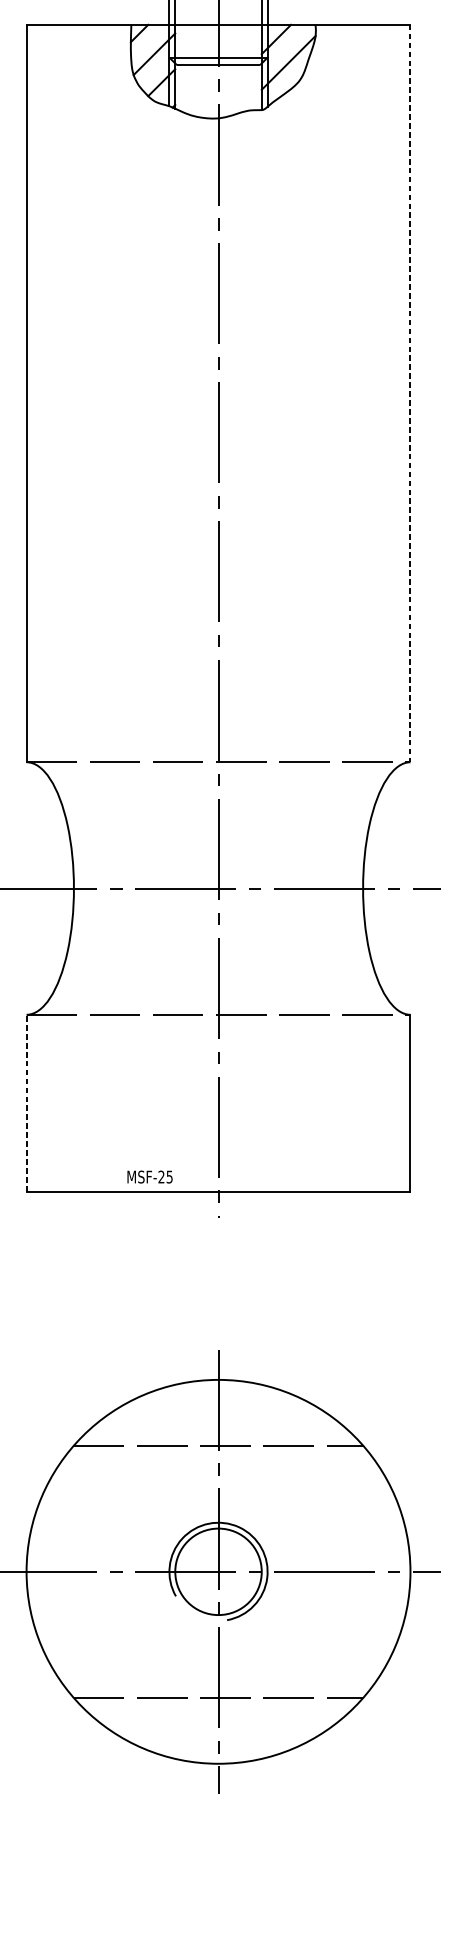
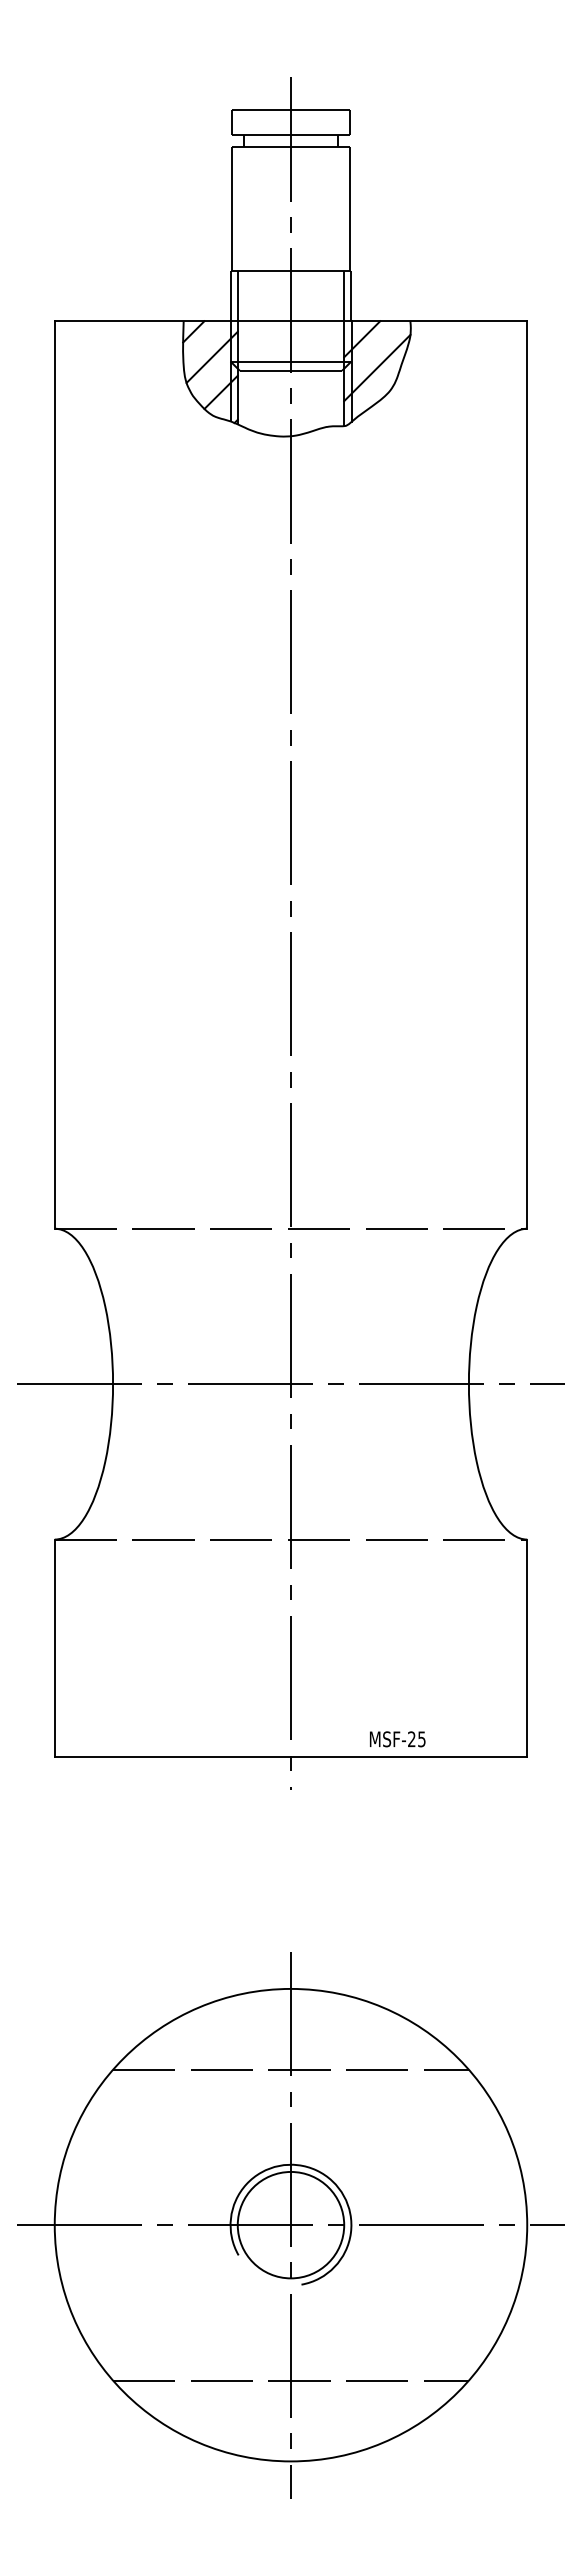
line: (410, 393) -> (527, 774), dashed -> solid
line: (26, 1103) -> (54, 1648), dashed -> solid
text: (149, 1177) -> (397, 1739), moved

